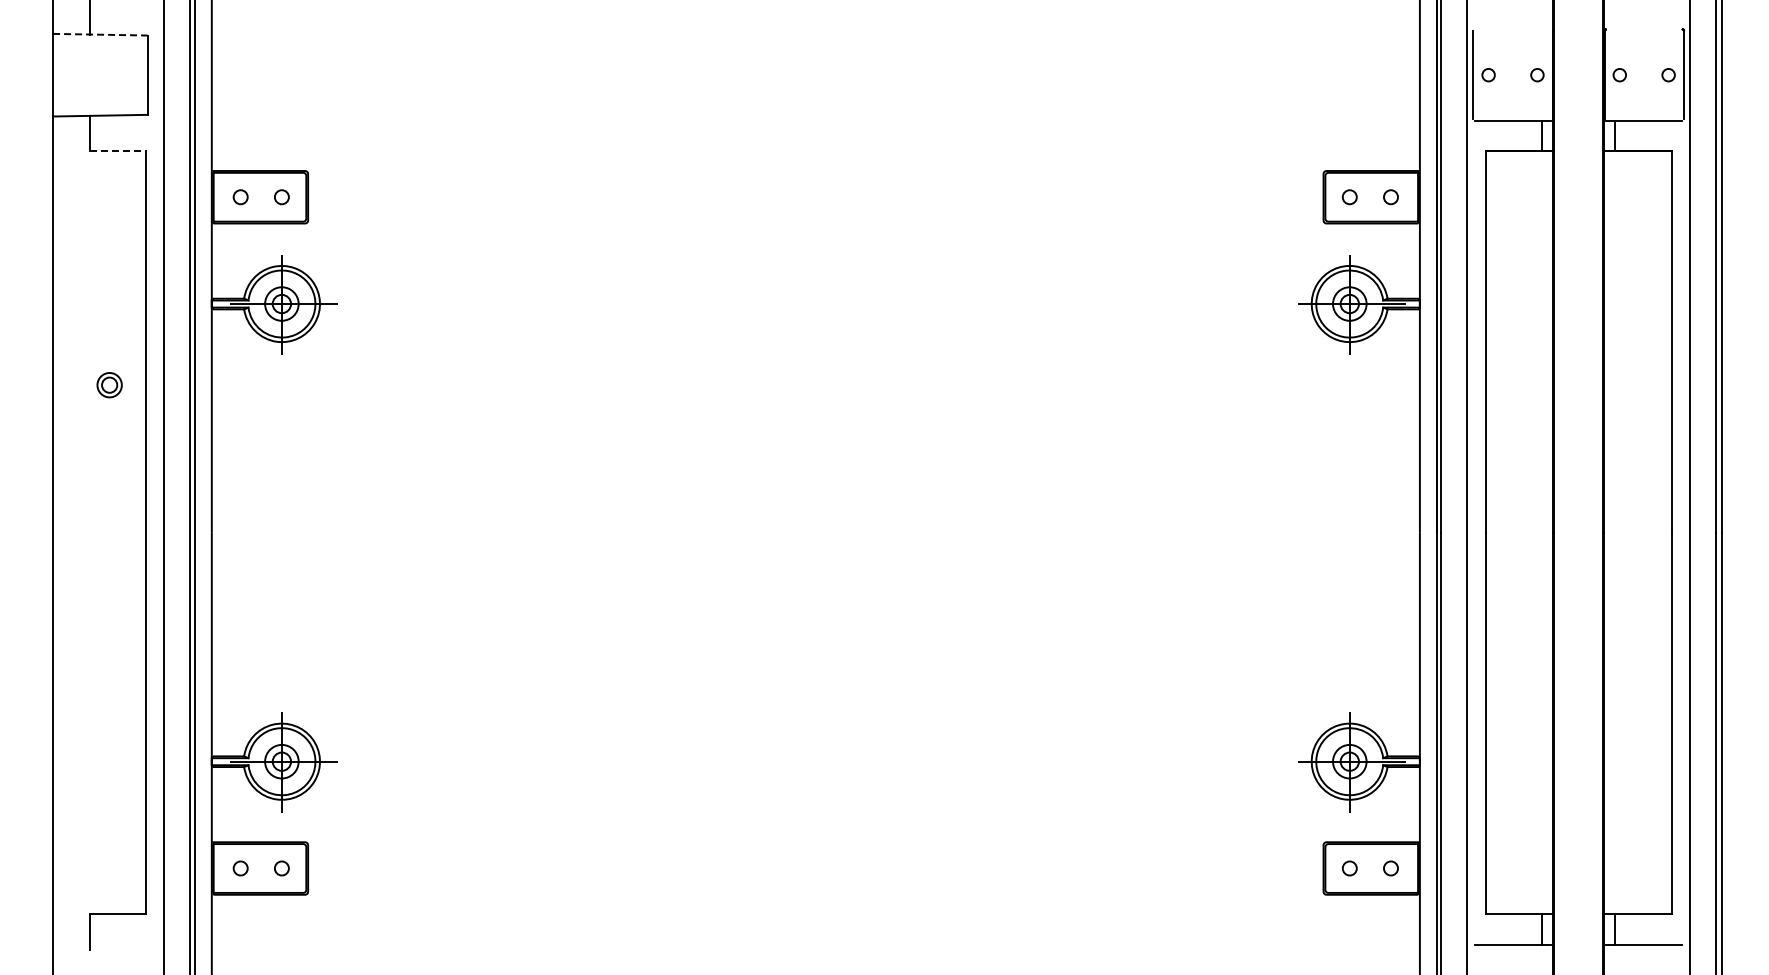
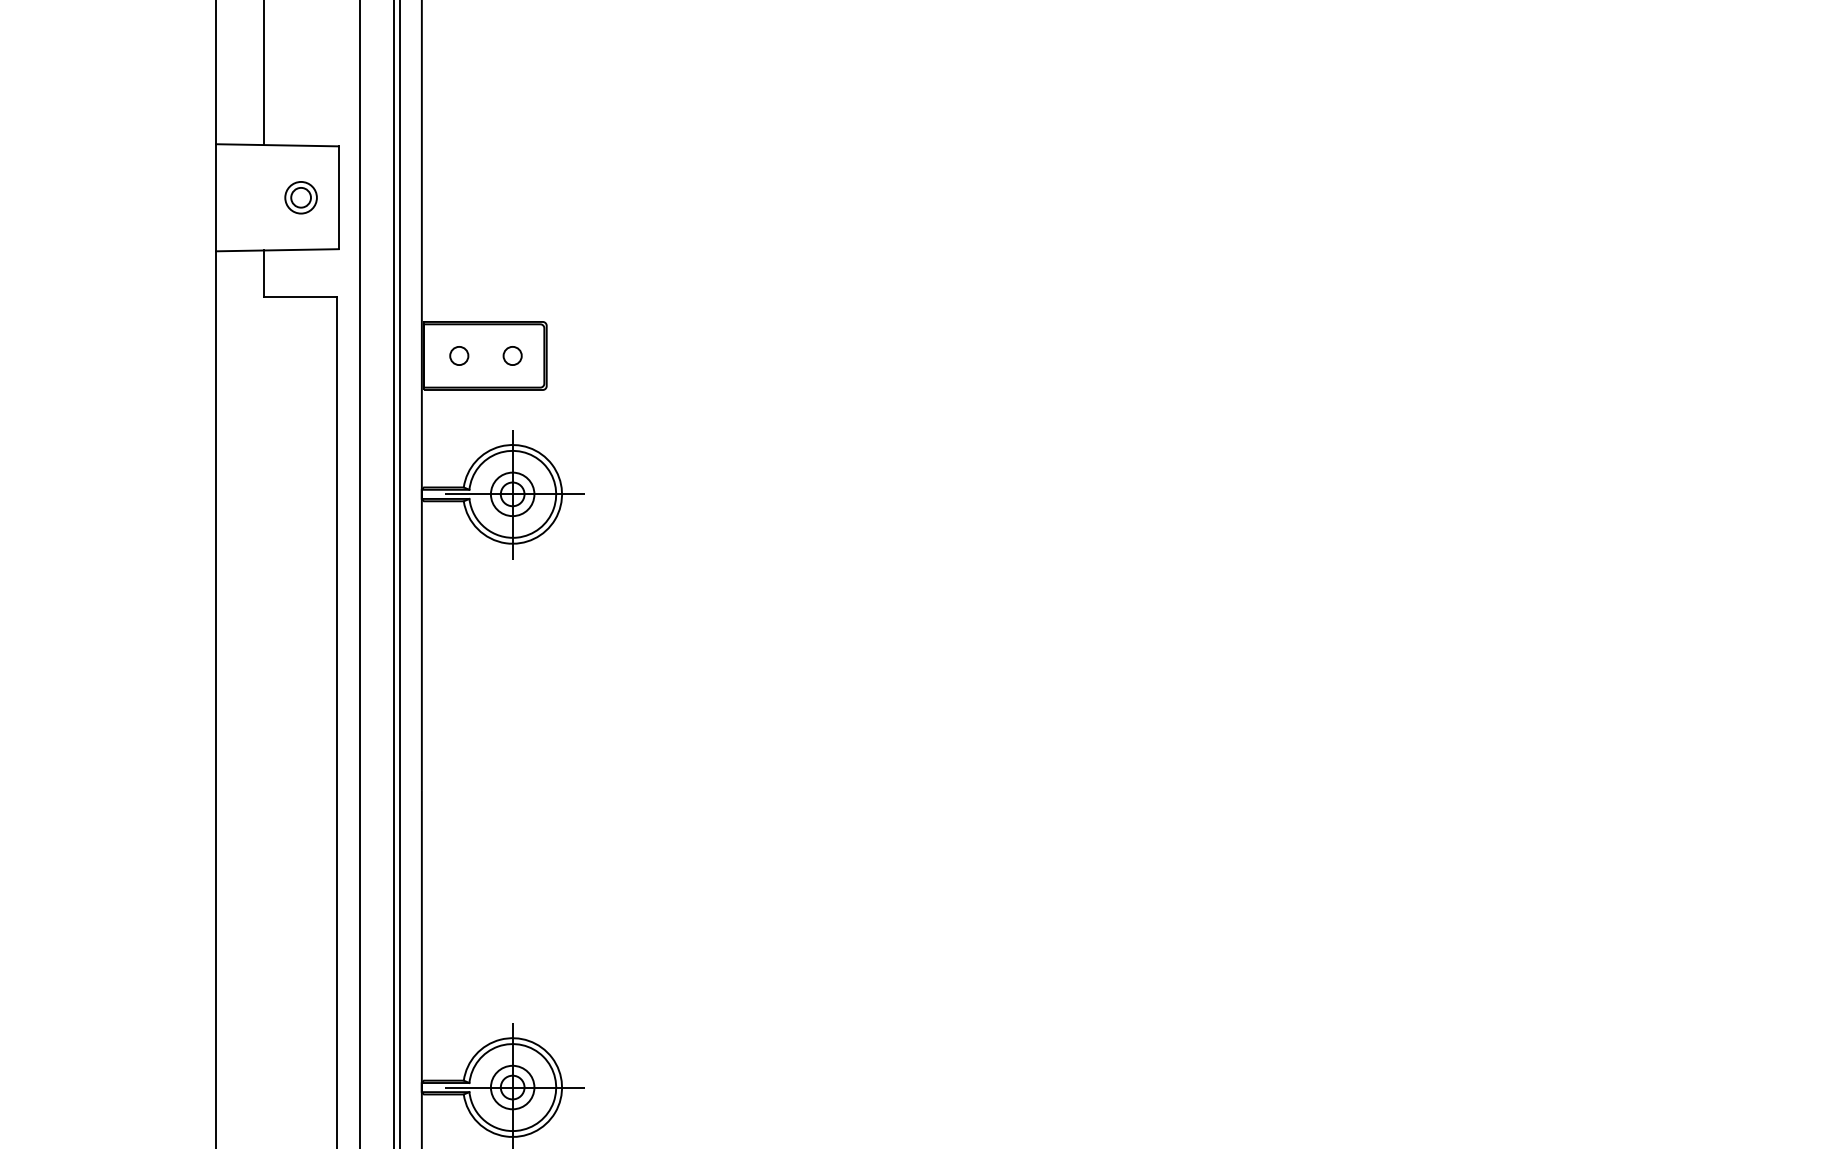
line: (100, 34) -> (277, 145), dashed -> solid
line: (118, 151) -> (300, 296), dashed -> solid
part: (109, 385) -> (300, 198), moved

